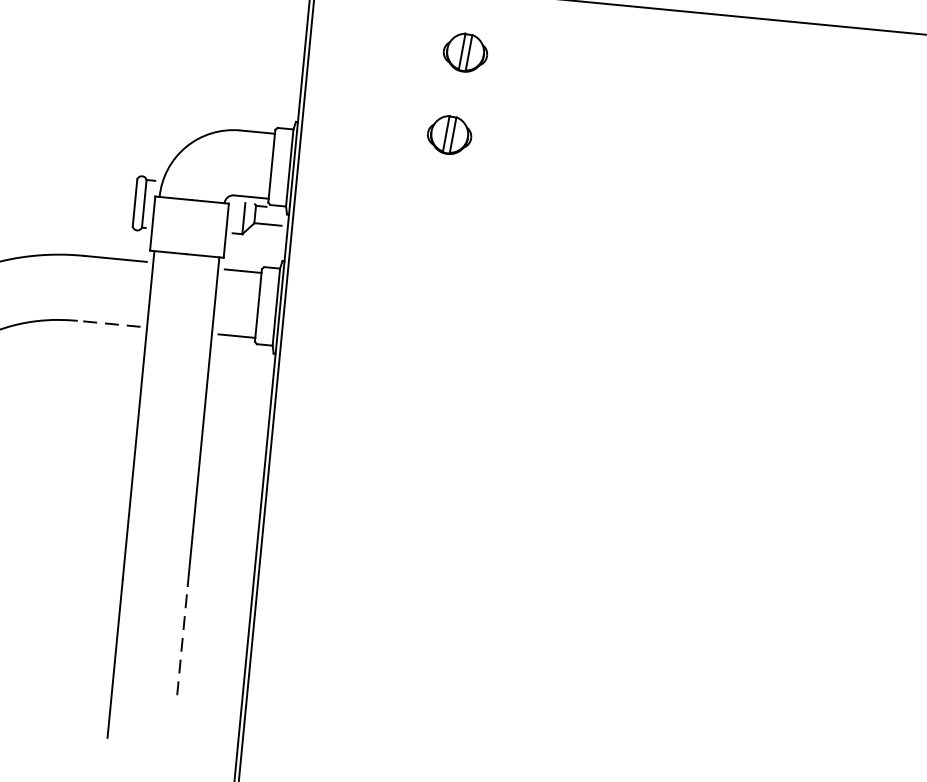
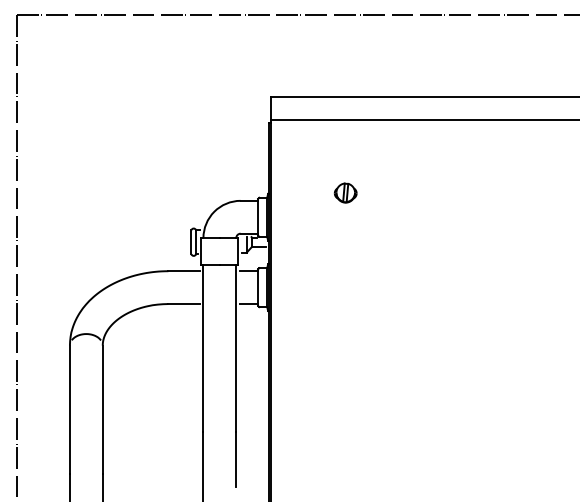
part: (465, 51) -> (349, 150), removed
line: (109, 324) -> (184, 304), dashed -> solid
line: (182, 641) -> (236, 459), dashed -> solid

